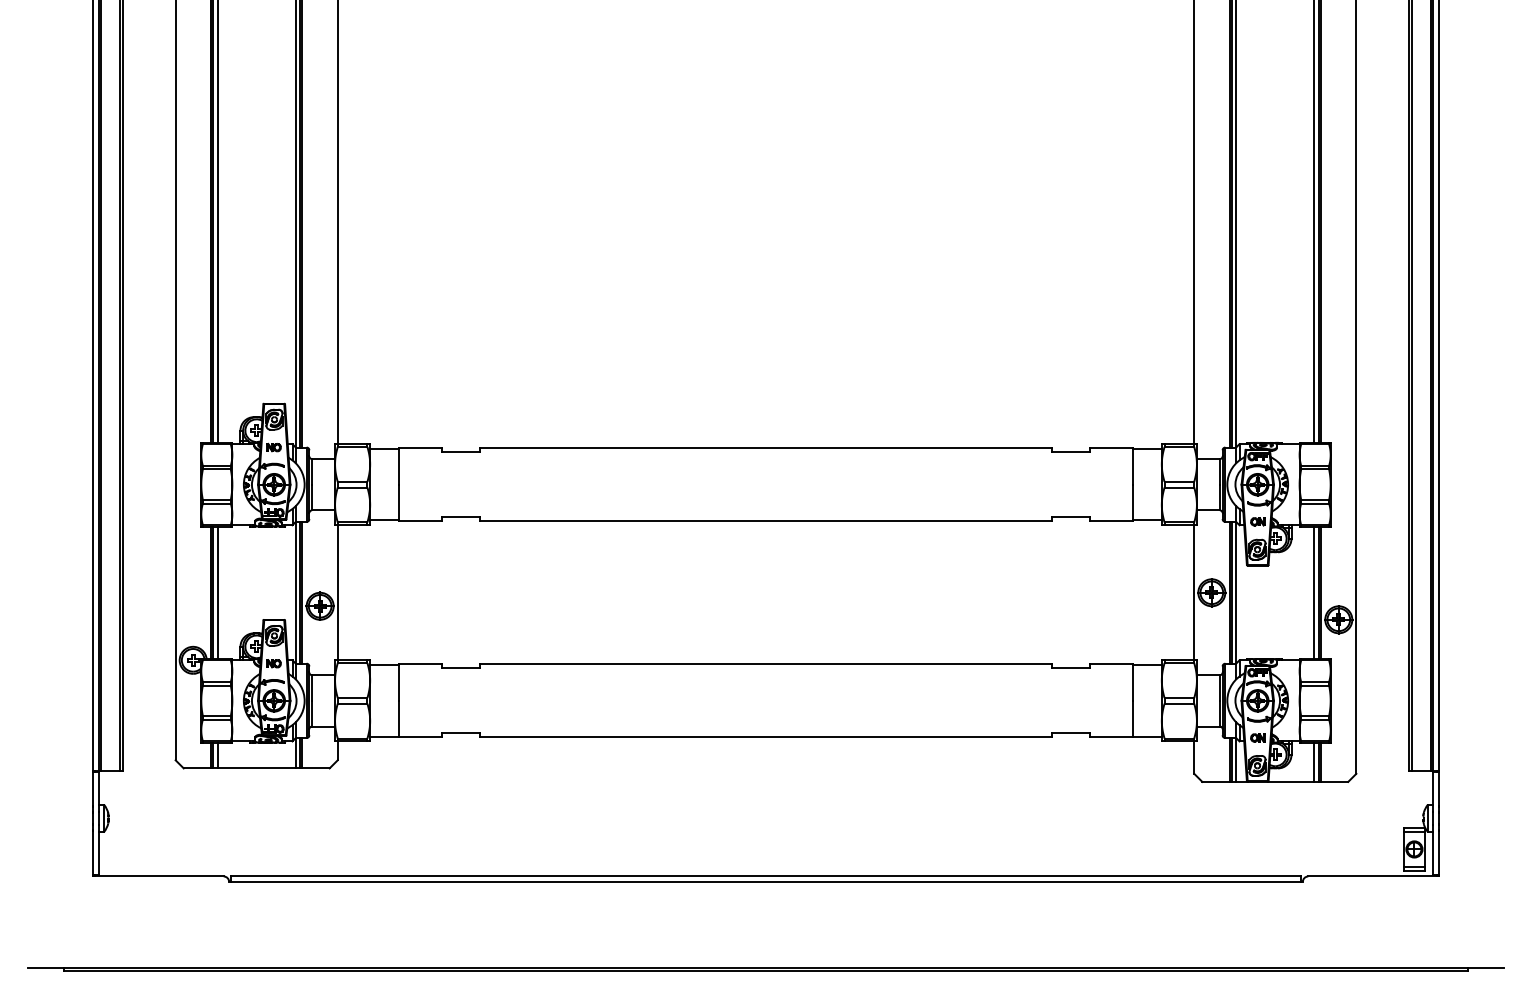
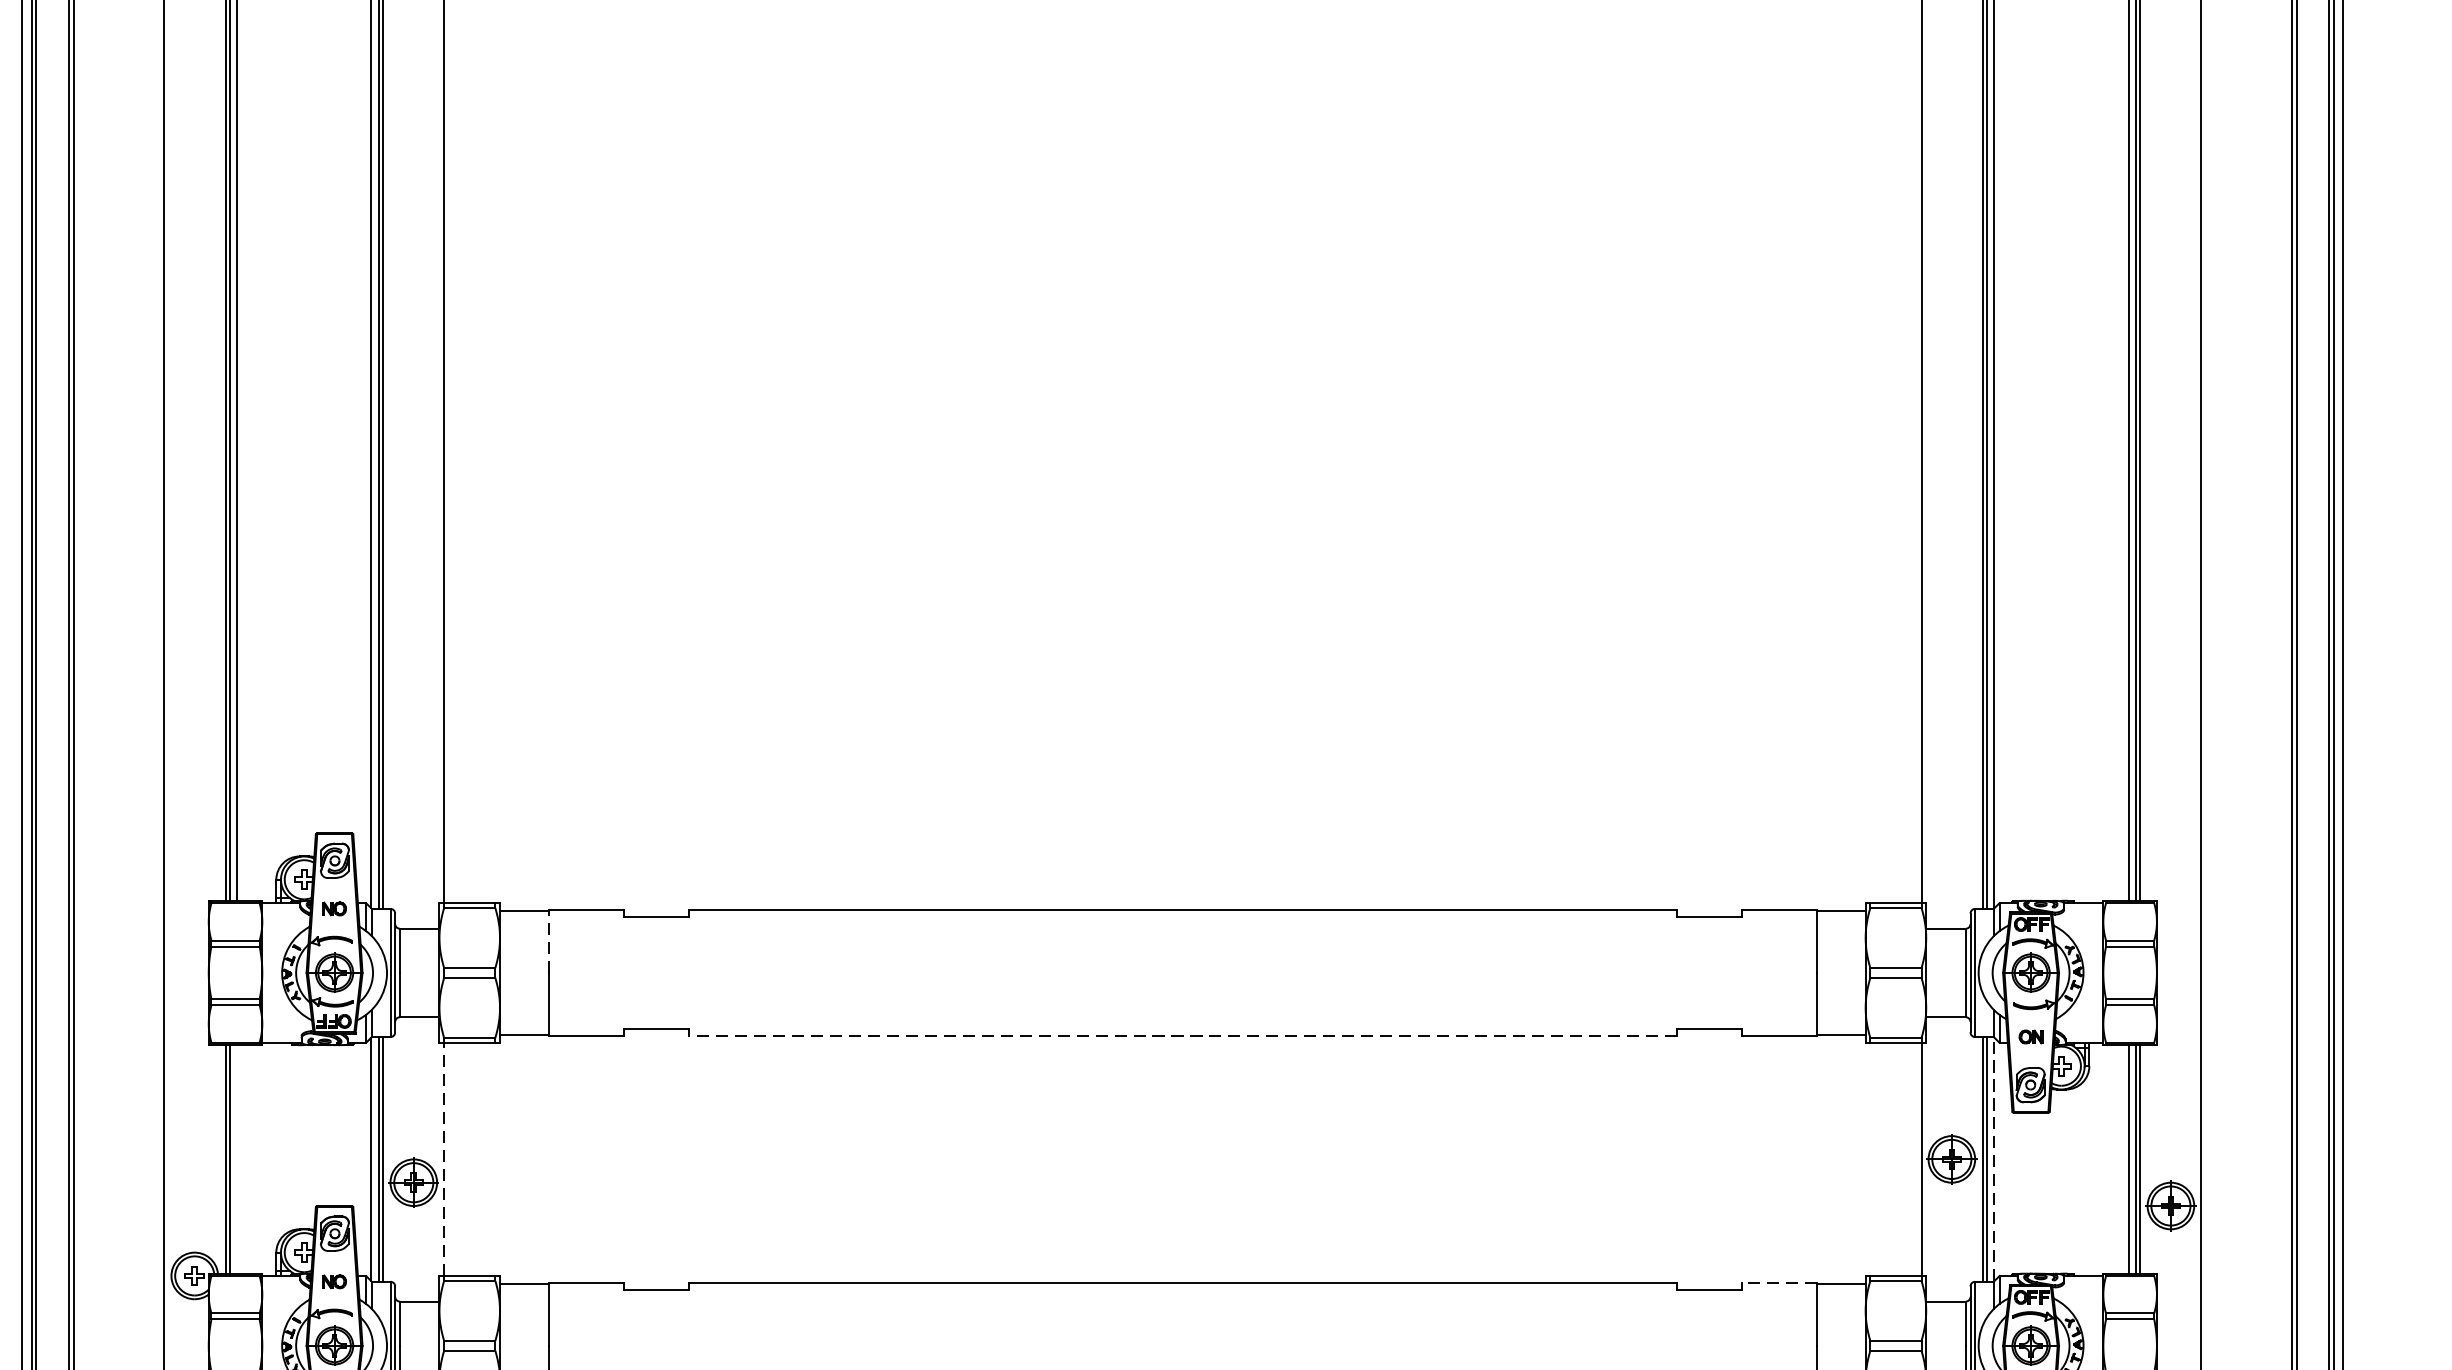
line: (398, 466) -> (548, 941), solid -> dashed
line: (765, 521) -> (1181, 1036), solid -> dashed
line: (217, 592) -> (236, 1158), removed
line: (337, 592) -> (443, 1158), solid -> dashed
line: (1236, 592) -> (1994, 1158), solid -> dashed
line: (1111, 664) -> (1778, 1283), solid -> dashed

